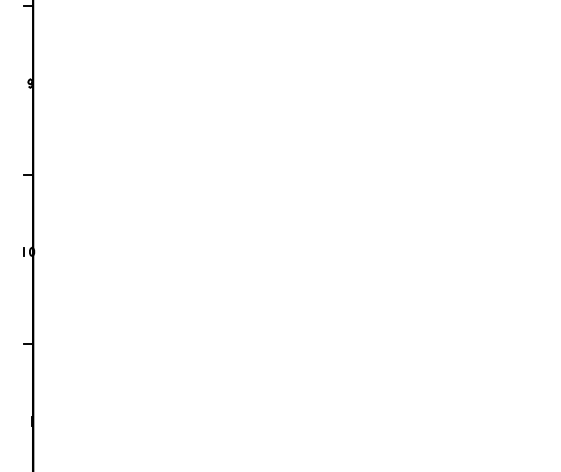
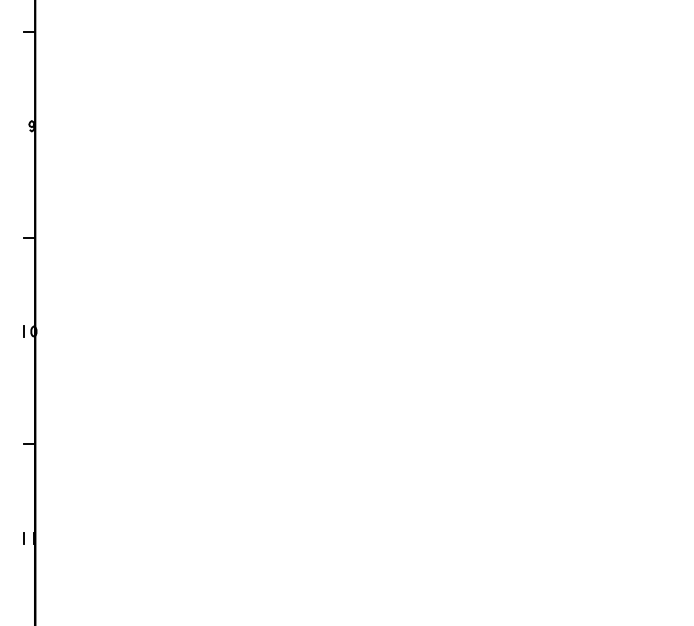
line: (23, 421) -> (23, 538), added

